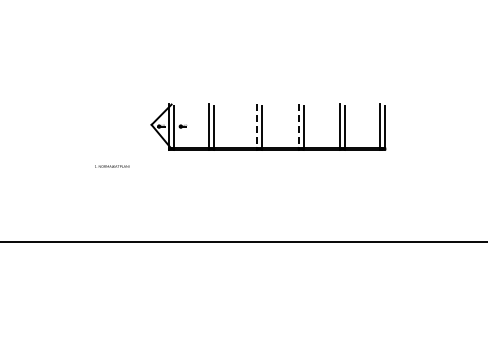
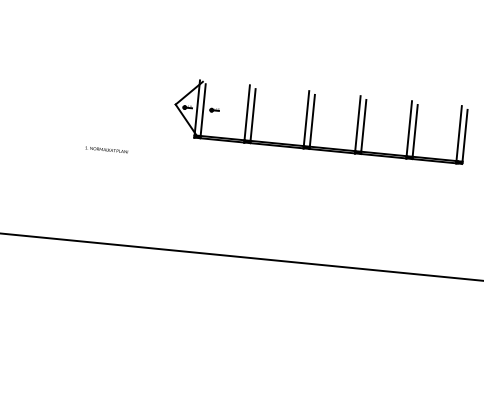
line: (257, 127) -> (306, 120), dashed -> solid
line: (298, 127) -> (357, 125), dashed -> solid
text: (112, 166) -> (107, 149), moved

